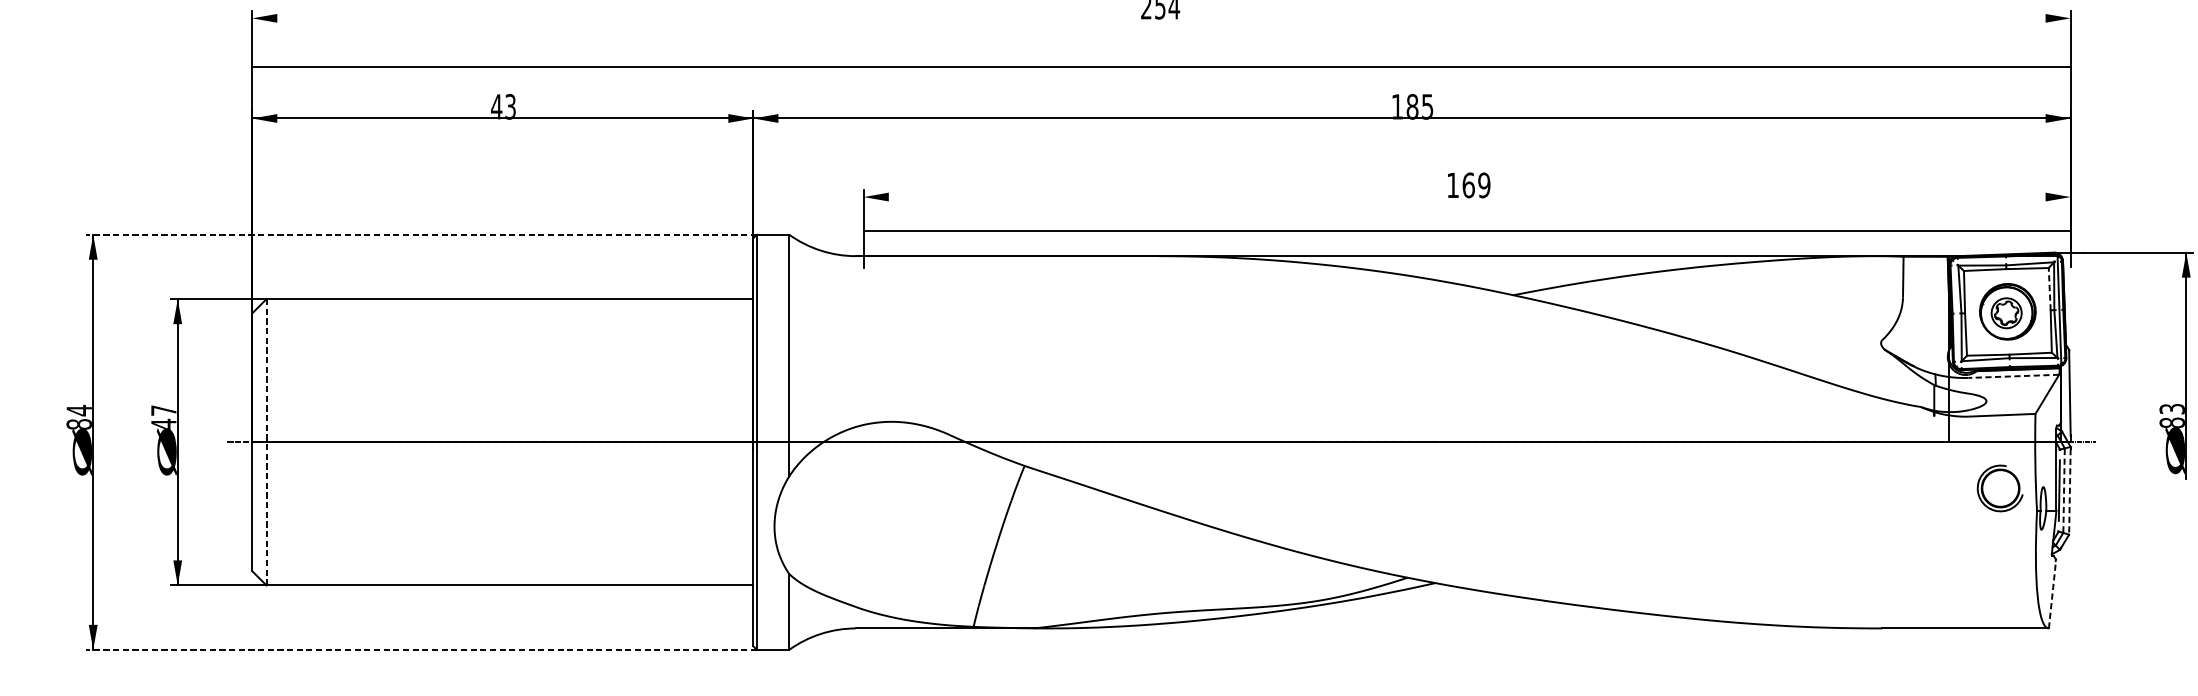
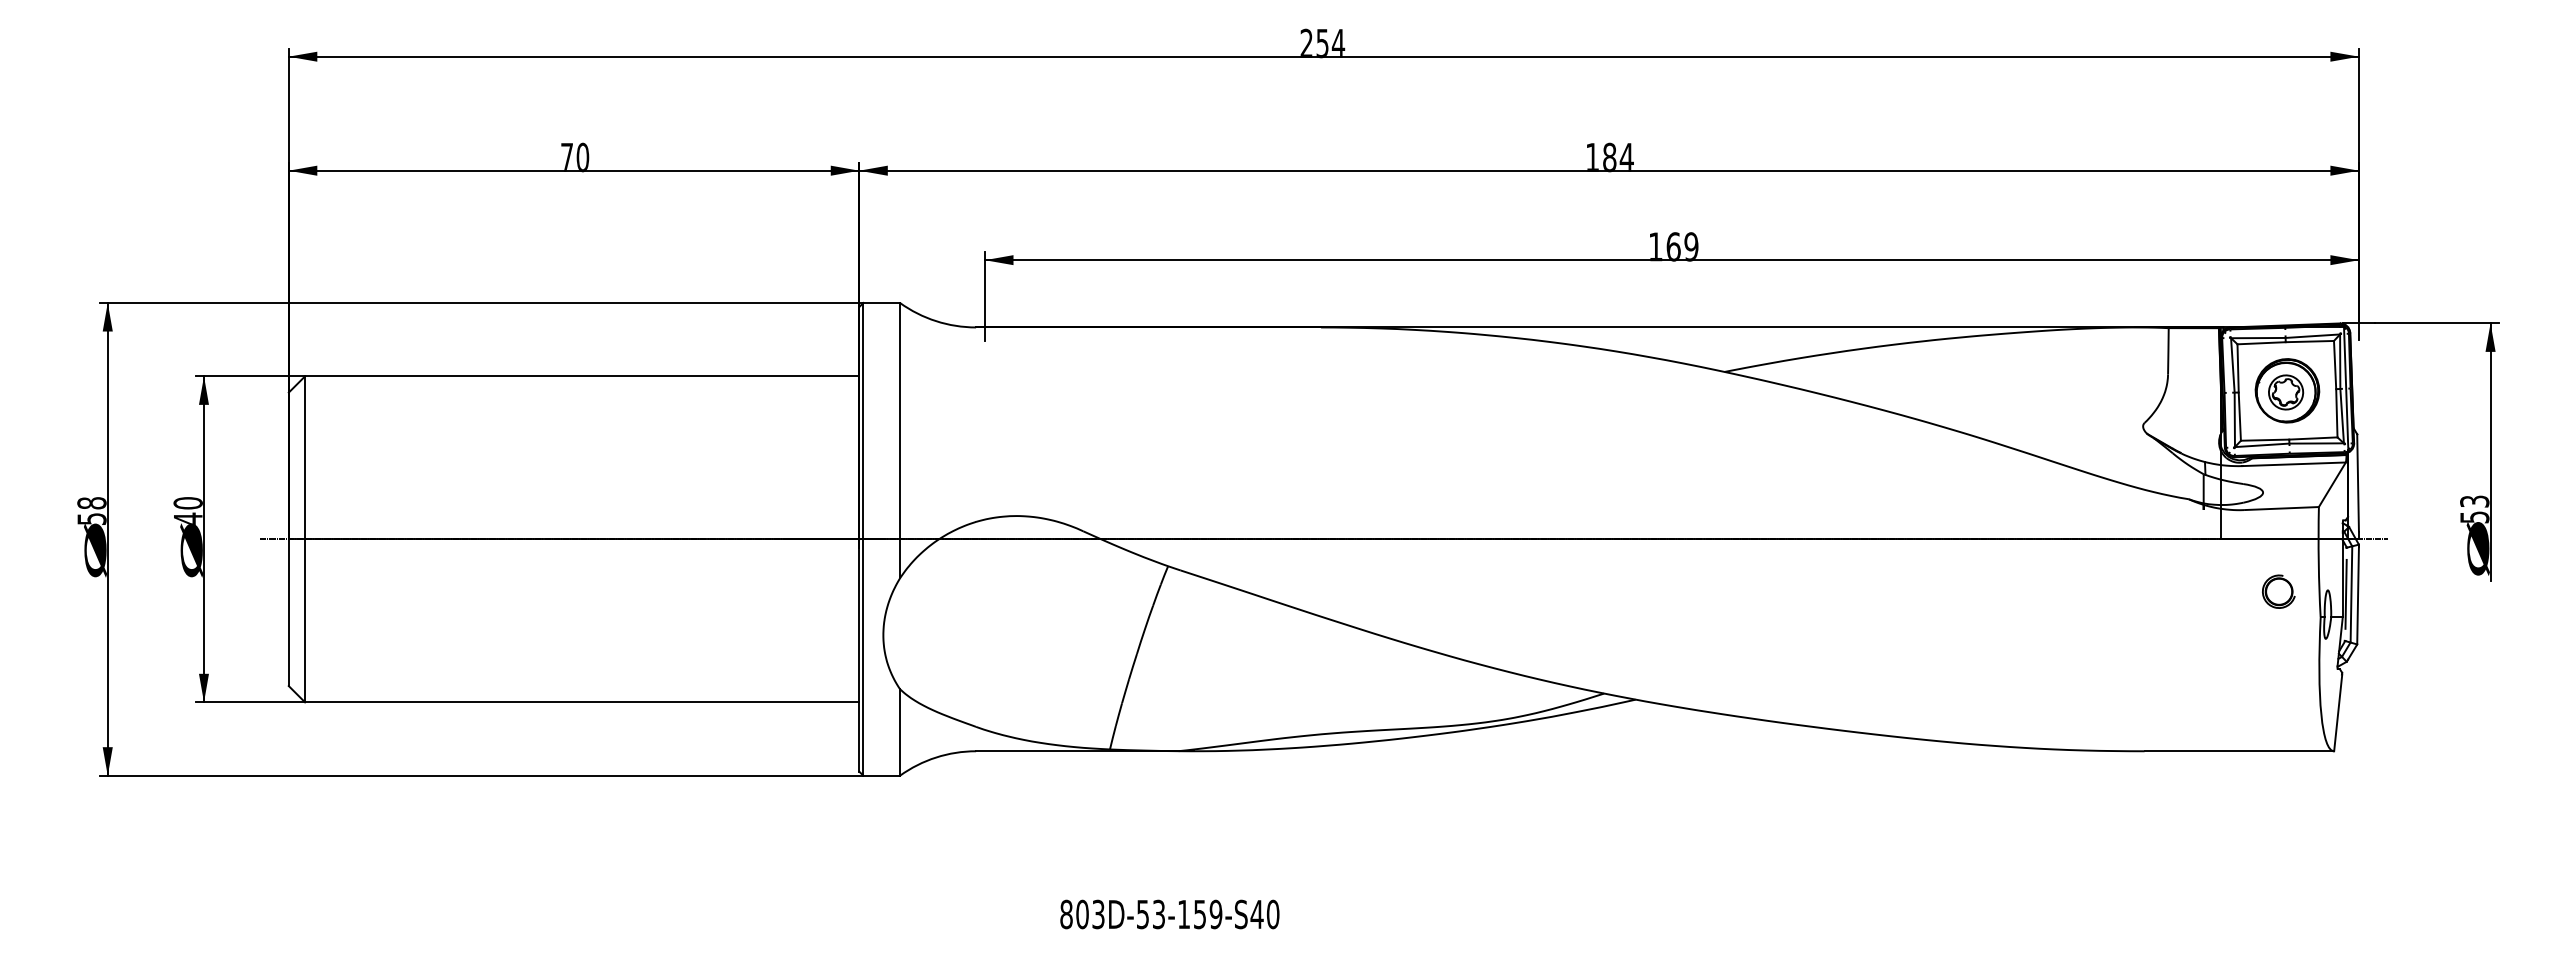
line: (1161, 66) -> (1323, 56), moved
text: (503, 106) -> (574, 157), 43 -> 70
text: (1427, 106) -> (1626, 157), 185 -> 184
line: (1466, 231) -> (1671, 260), moved
line: (421, 235) -> (481, 303), dashed -> solid
line: (2050, 288) -> (2335, 364), dashed -> solid
line: (2014, 376) -> (2294, 464), dashed -> solid
text: (163, 410) -> (187, 503), 47 -> 40
text: (78, 416) -> (91, 510), 84 -> 58
text: (2172, 423) -> (2474, 517), 83 -> 53
line: (266, 442) -> (305, 539), dashed -> solid
part: (2000, 488) -> (2278, 591), size x0.62
line: (2064, 490) -> (2351, 594), dashed -> solid
line: (2070, 491) -> (2358, 595), dashed -> solid
line: (2052, 594) -> (2338, 712), dashed -> solid
line: (421, 649) -> (481, 775), dashed -> solid

